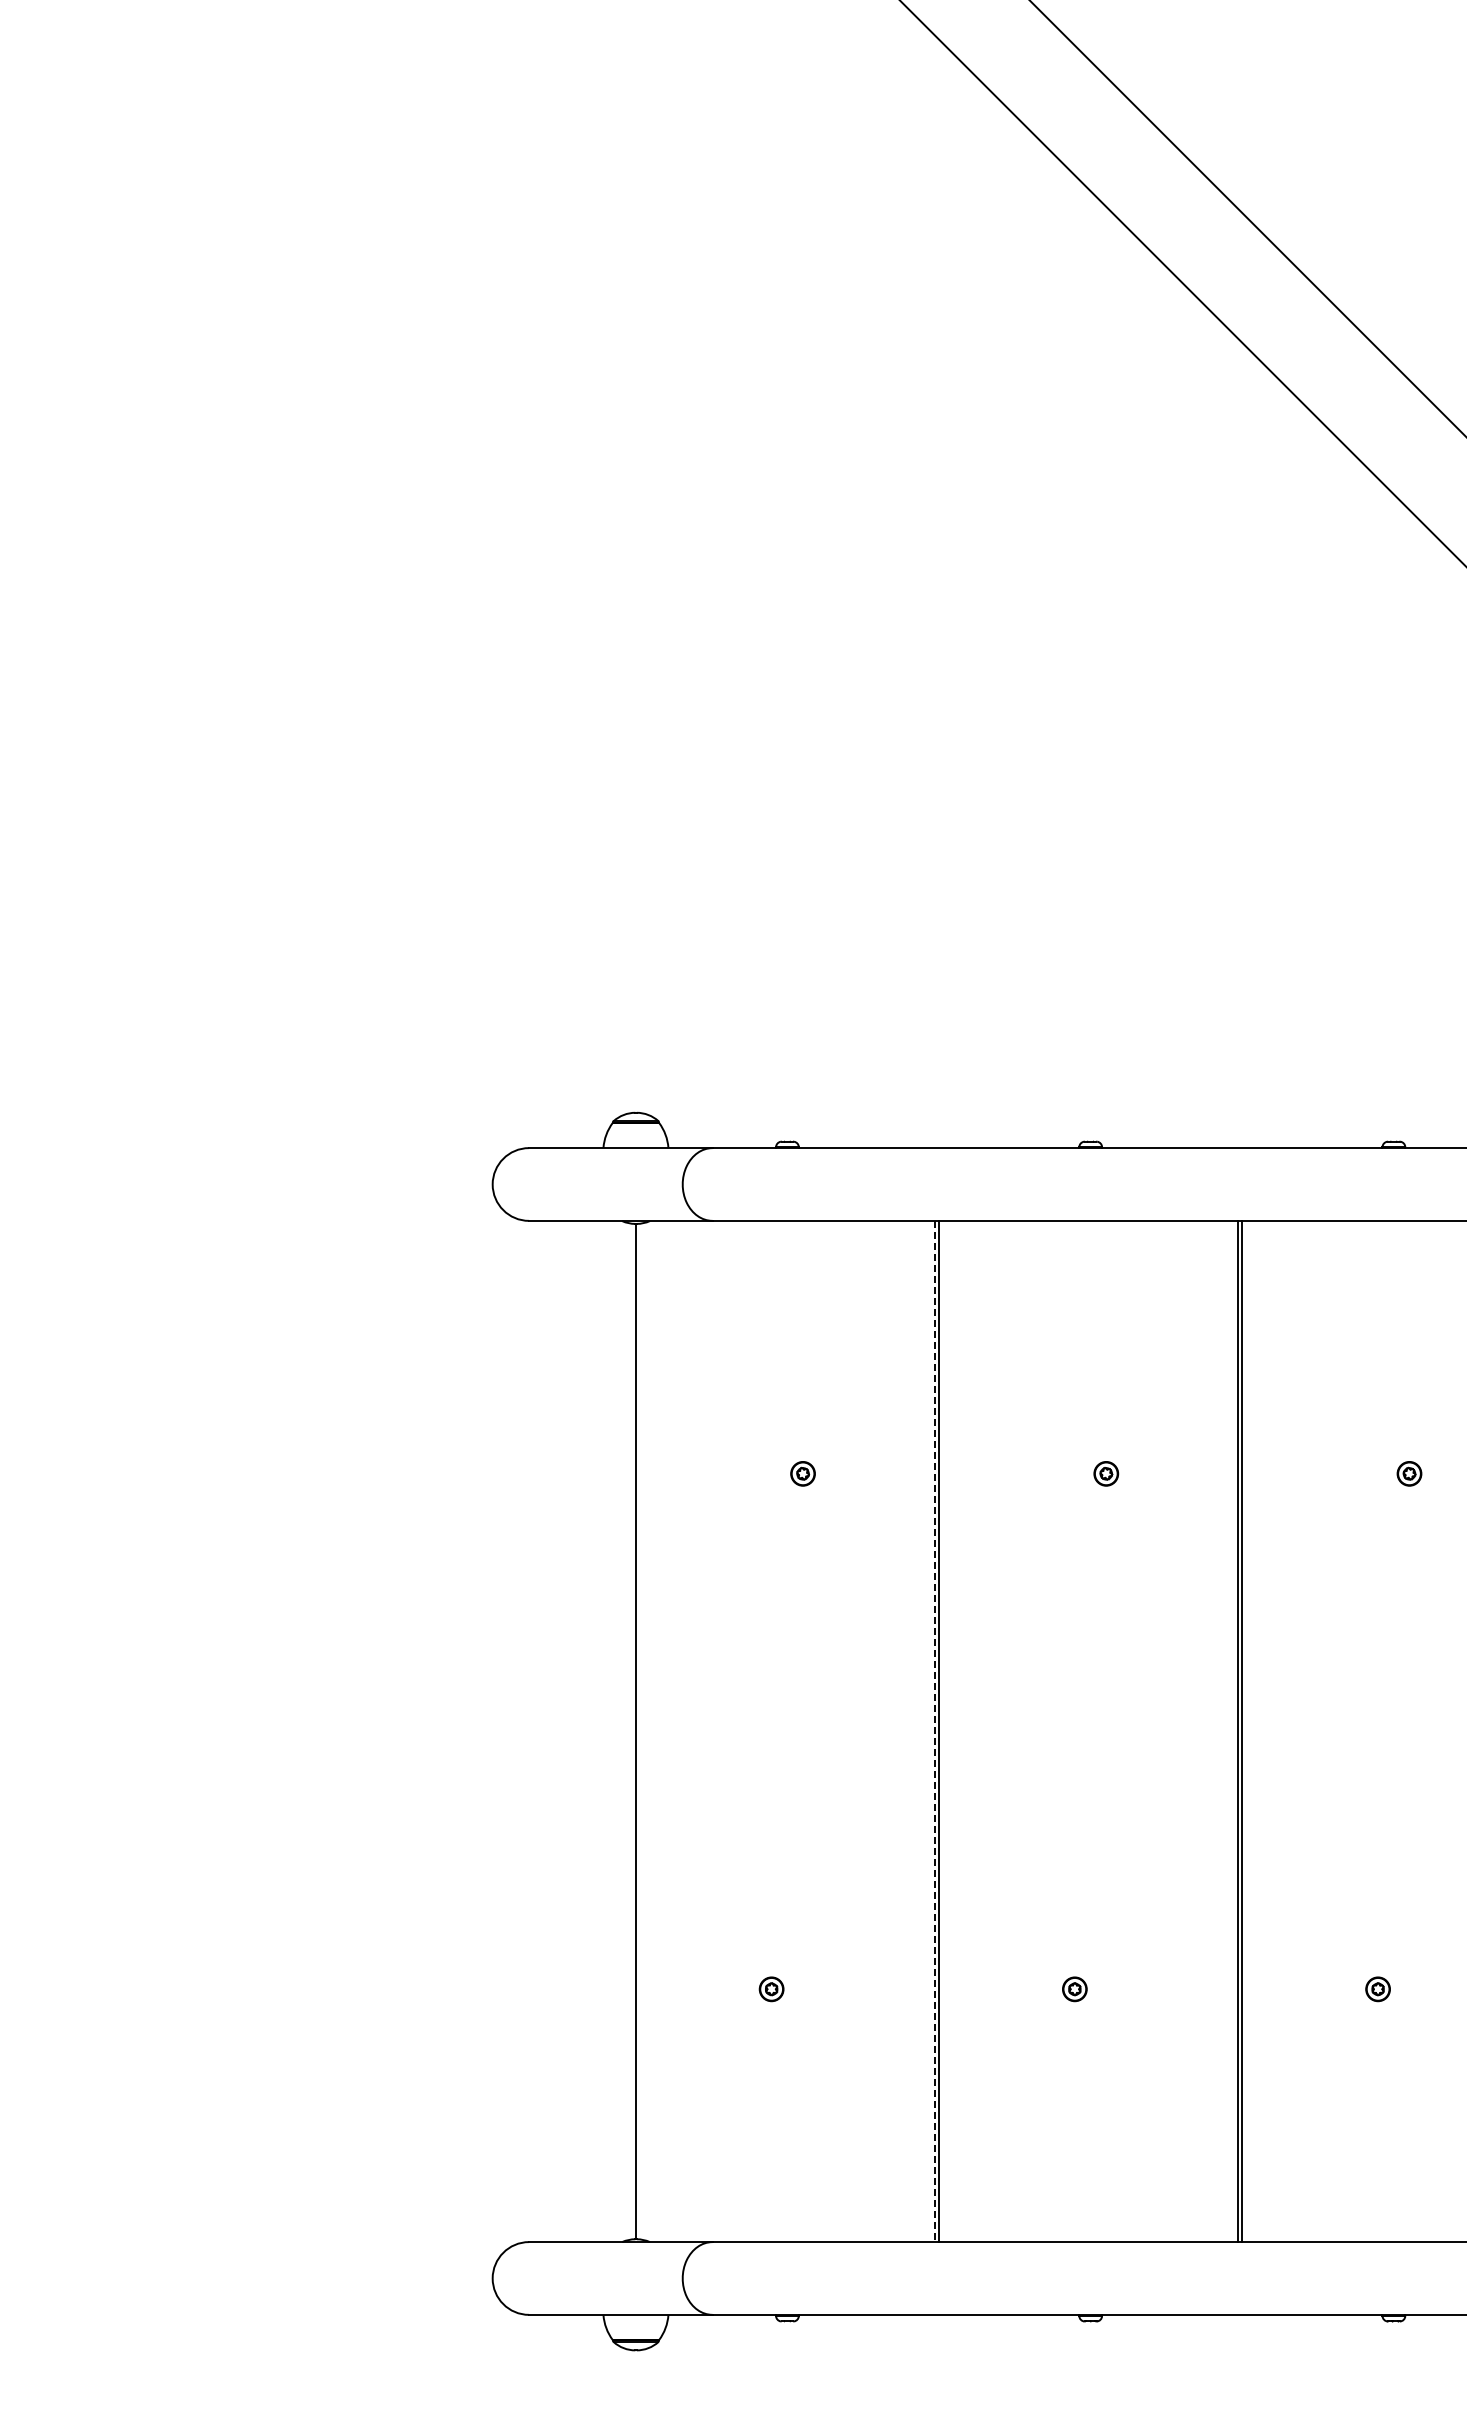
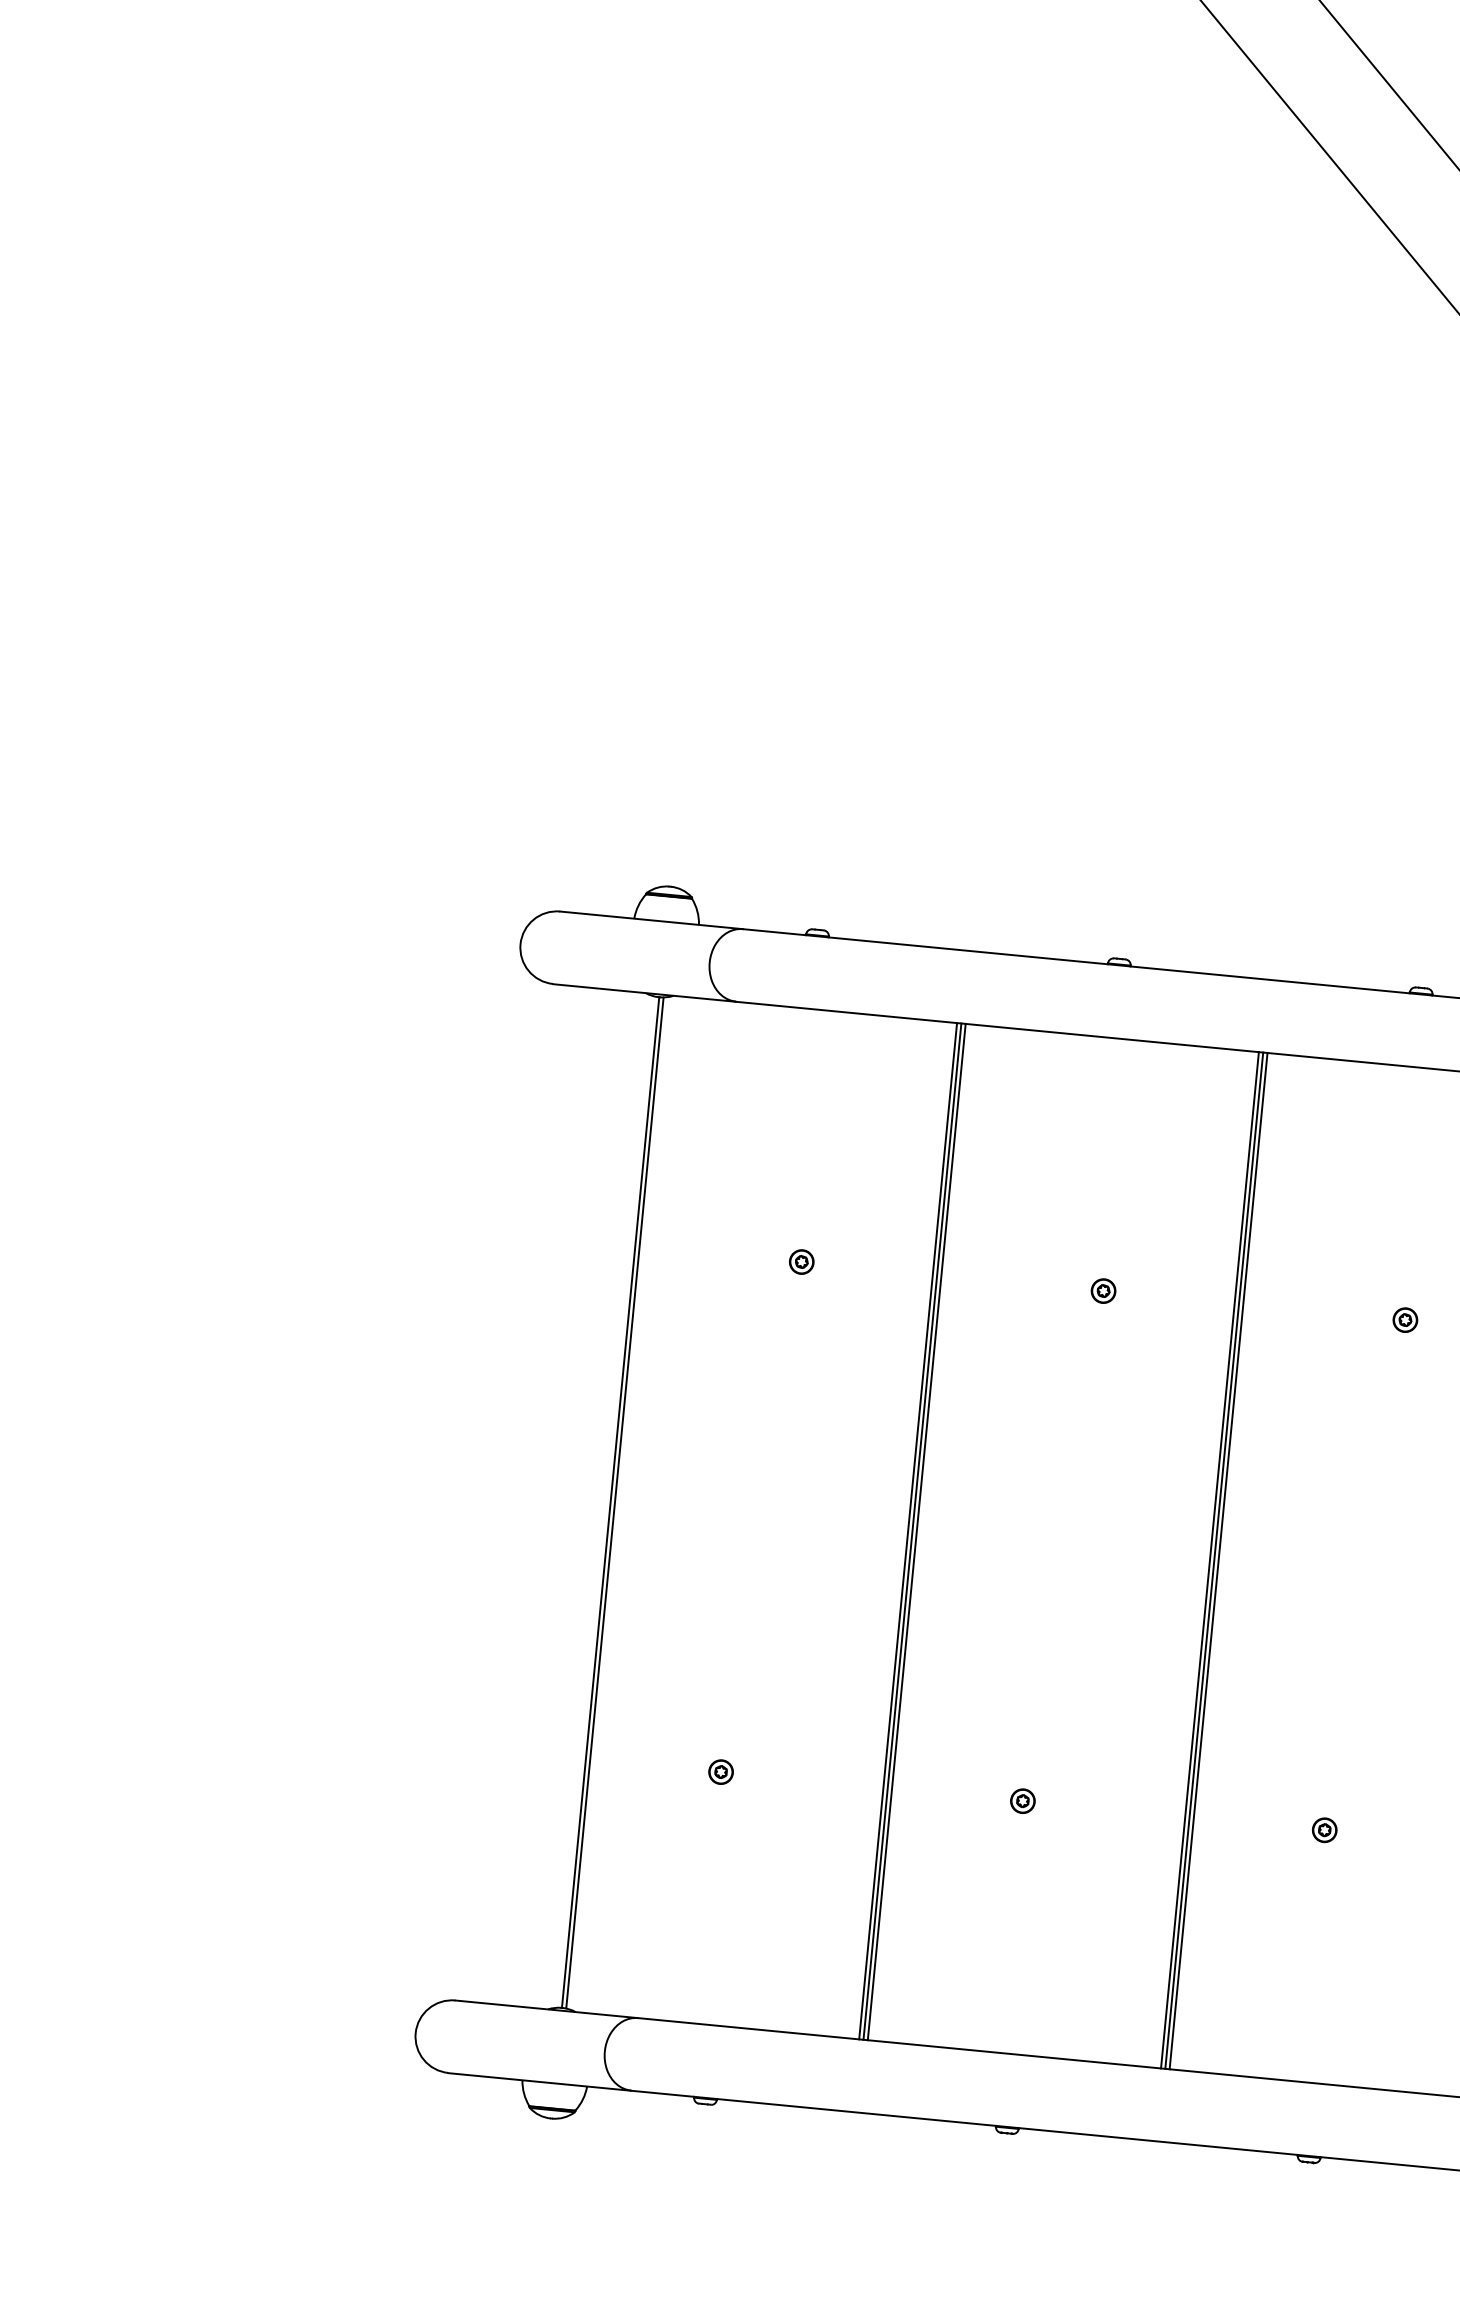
line: (640, 1731) -> (615, 1502), added
line: (943, 1731) -> (916, 1531), added
line: (1246, 1731) -> (1218, 1561), added
line: (934, 1732) -> (907, 1532), dashed -> solid

